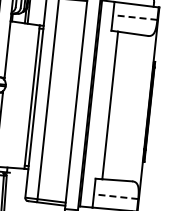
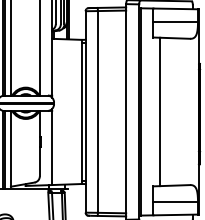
line: (135, 17) -> (175, 21), dashed -> solid
line: (115, 197) -> (175, 202), dashed -> solid

